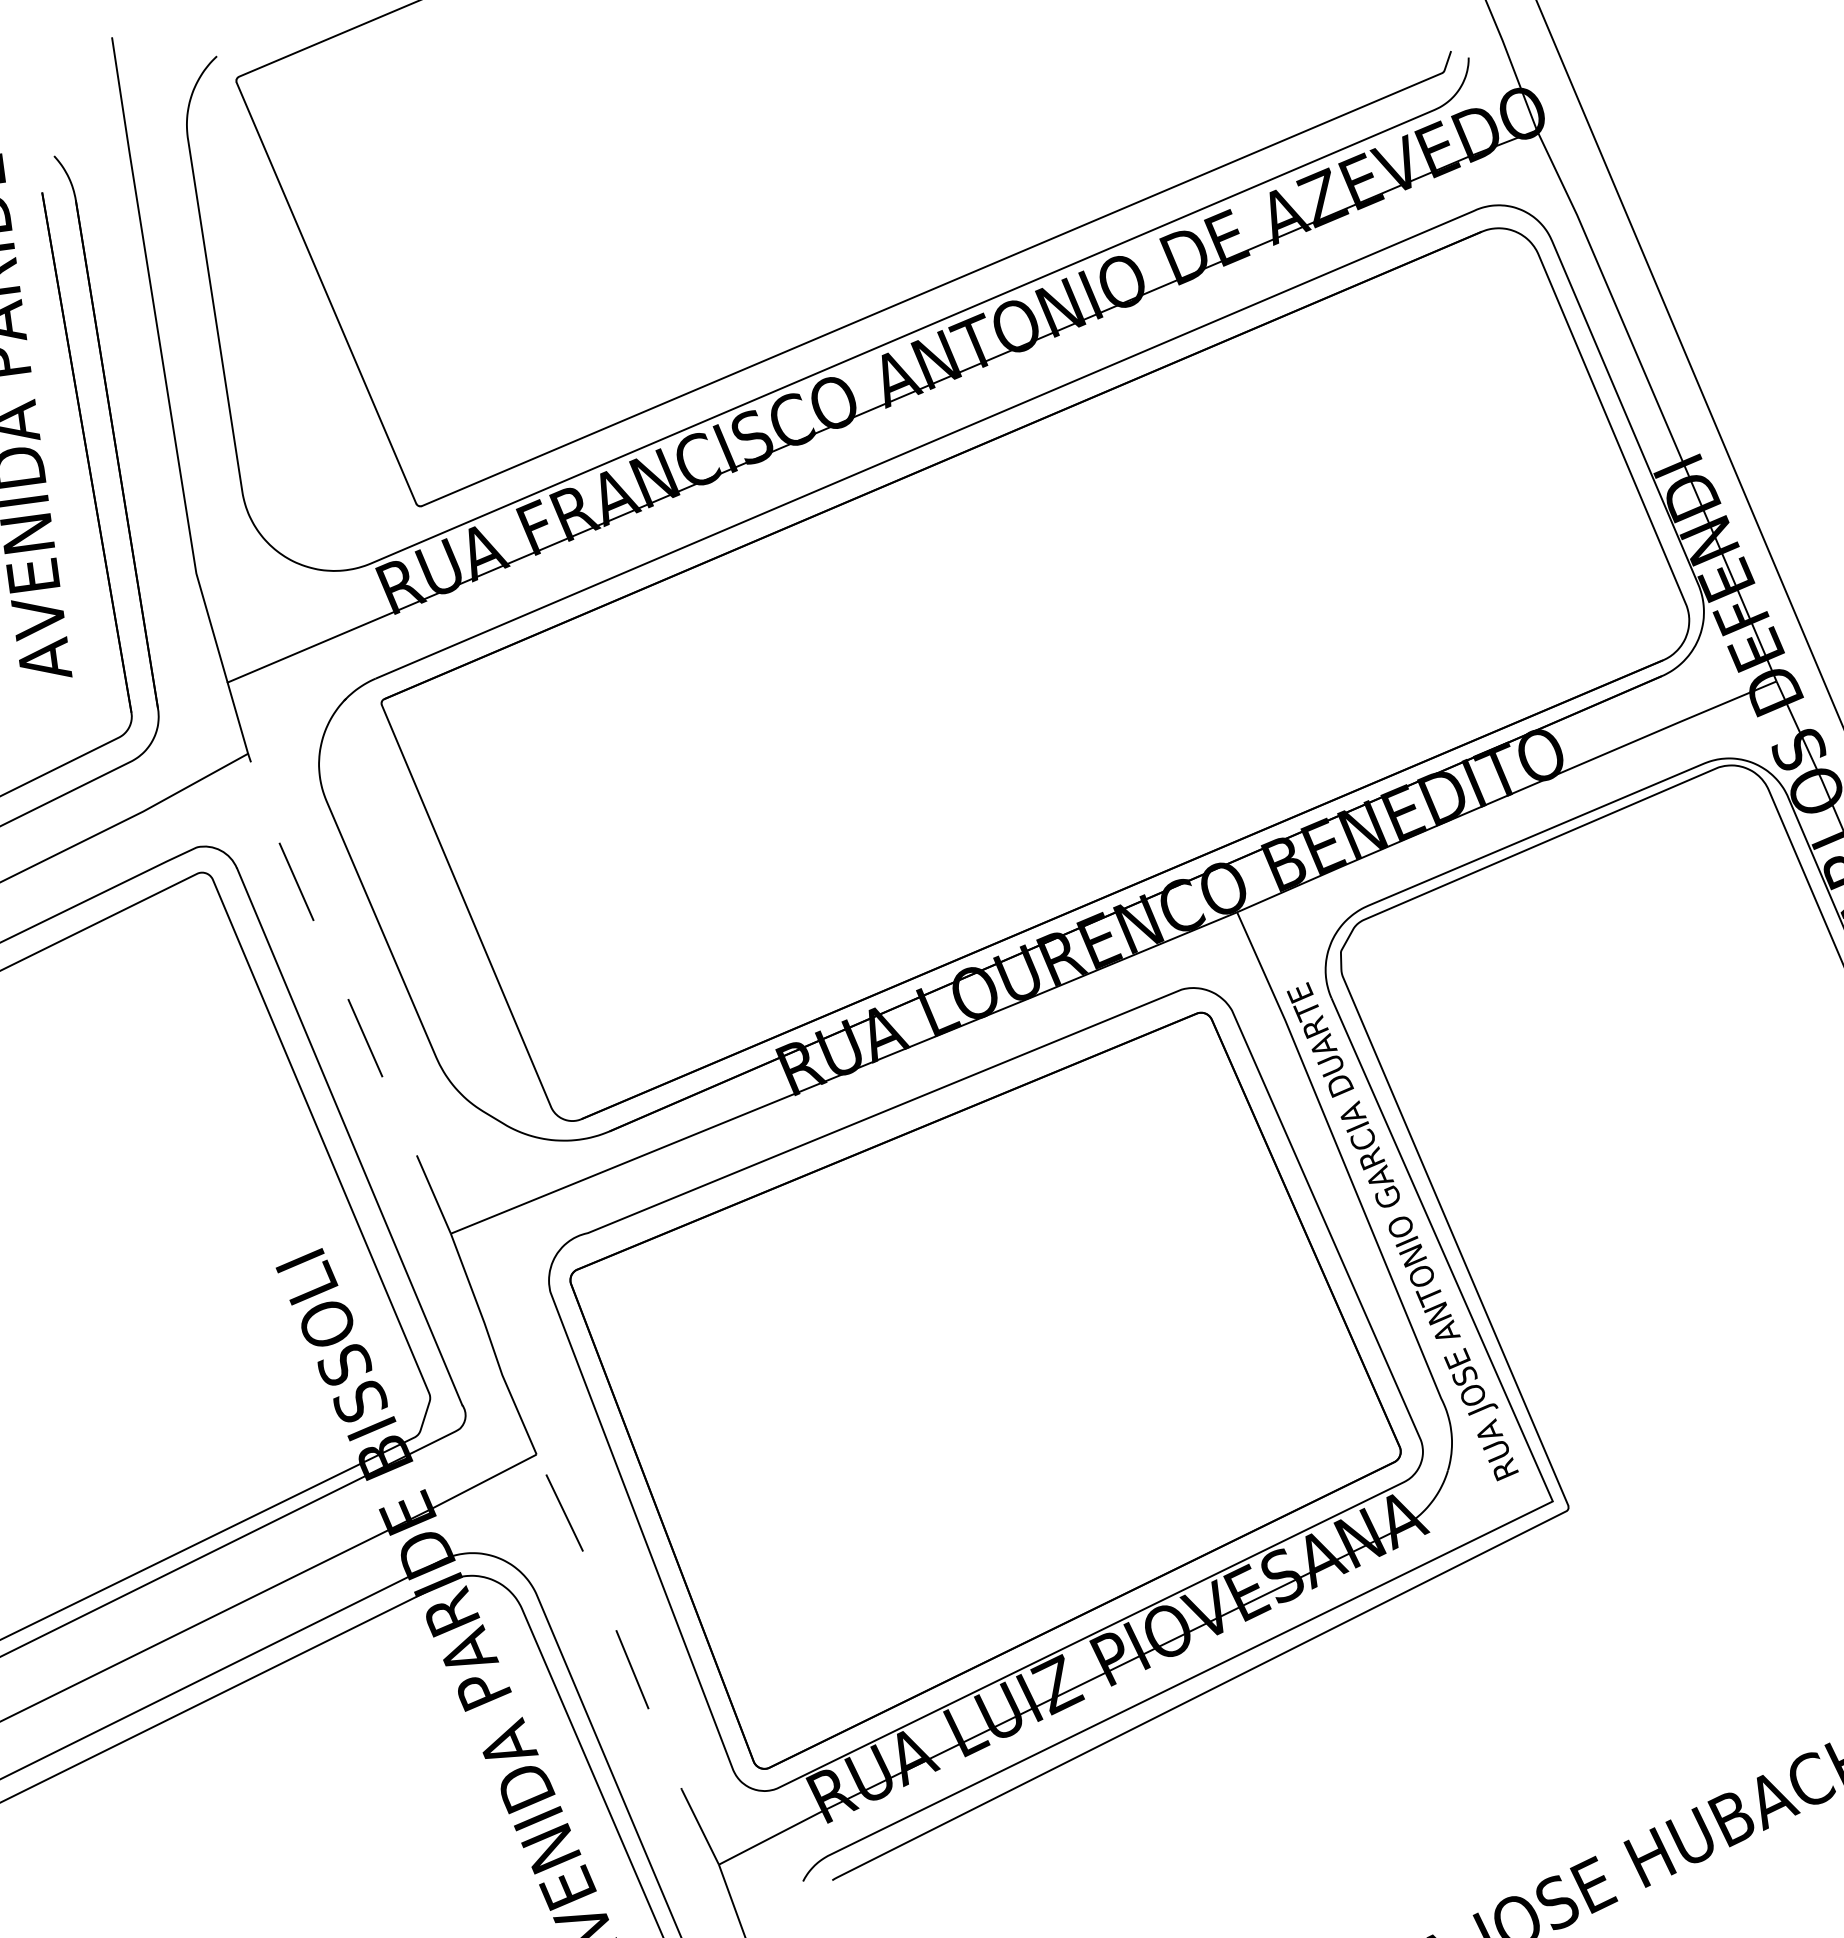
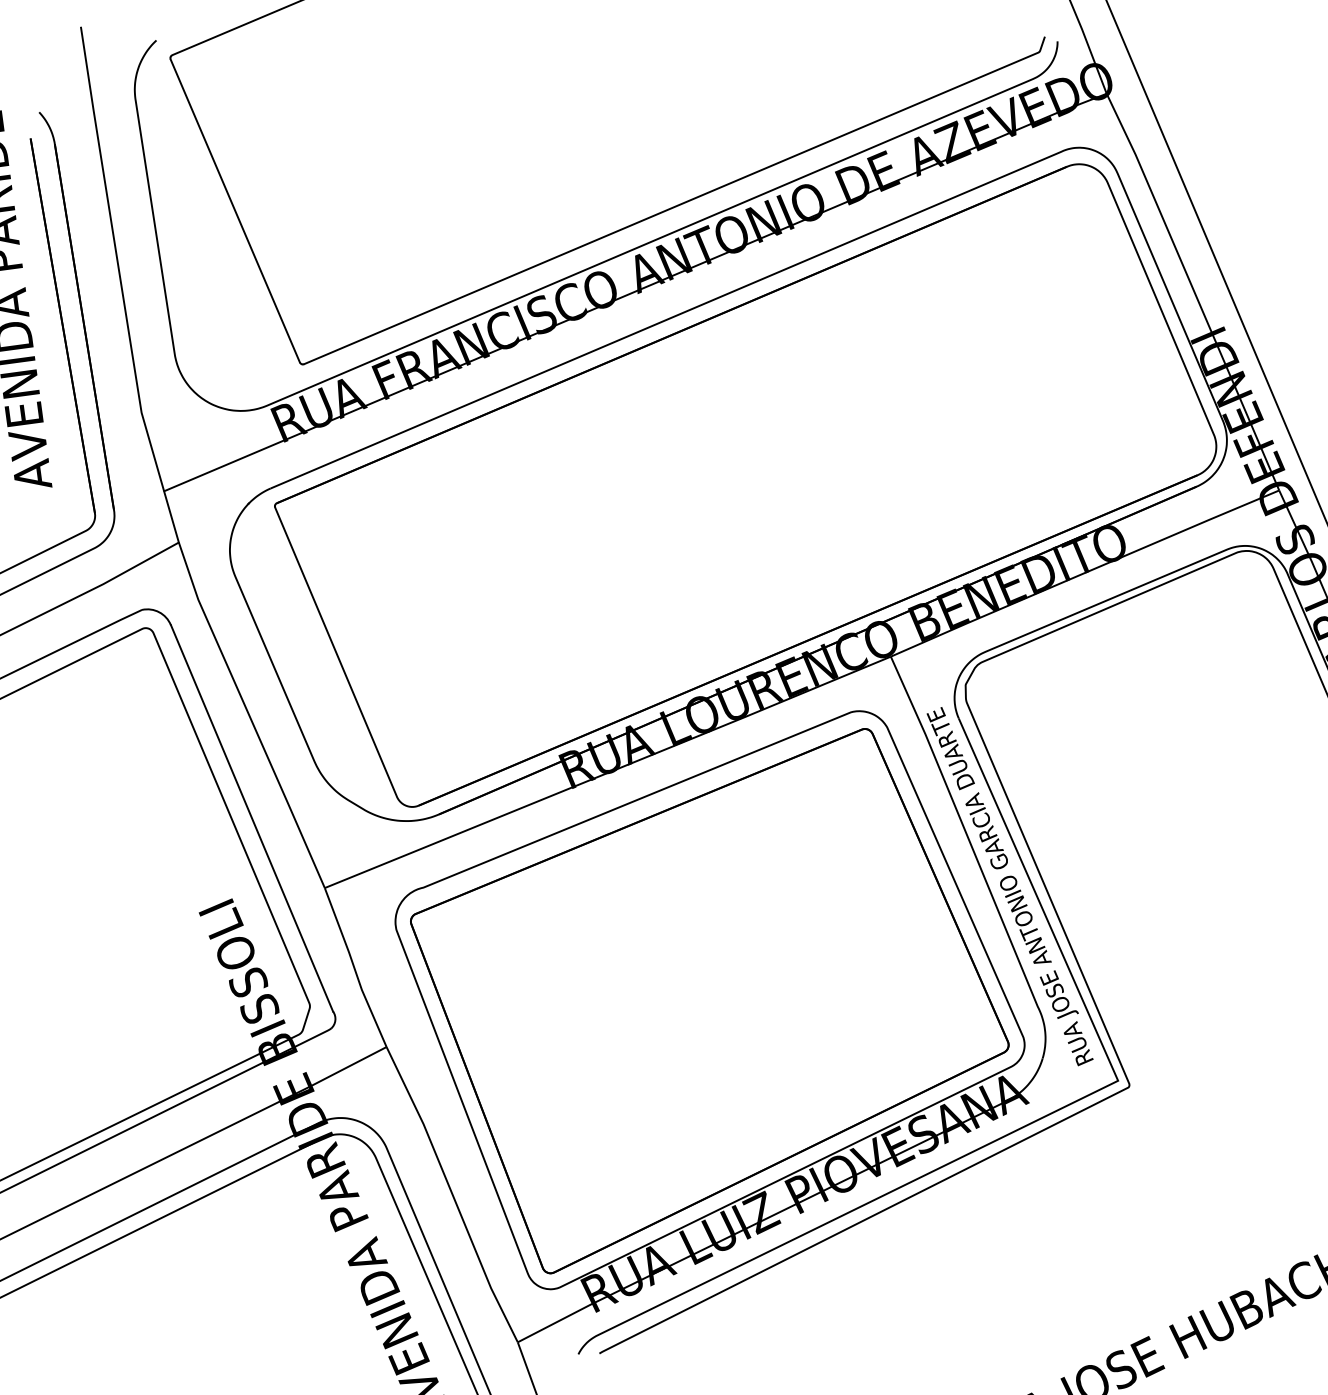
line: (346, 995) -> (249, 716), dashed -> solid
line: (628, 1659) -> (452, 1194), dashed -> solid

